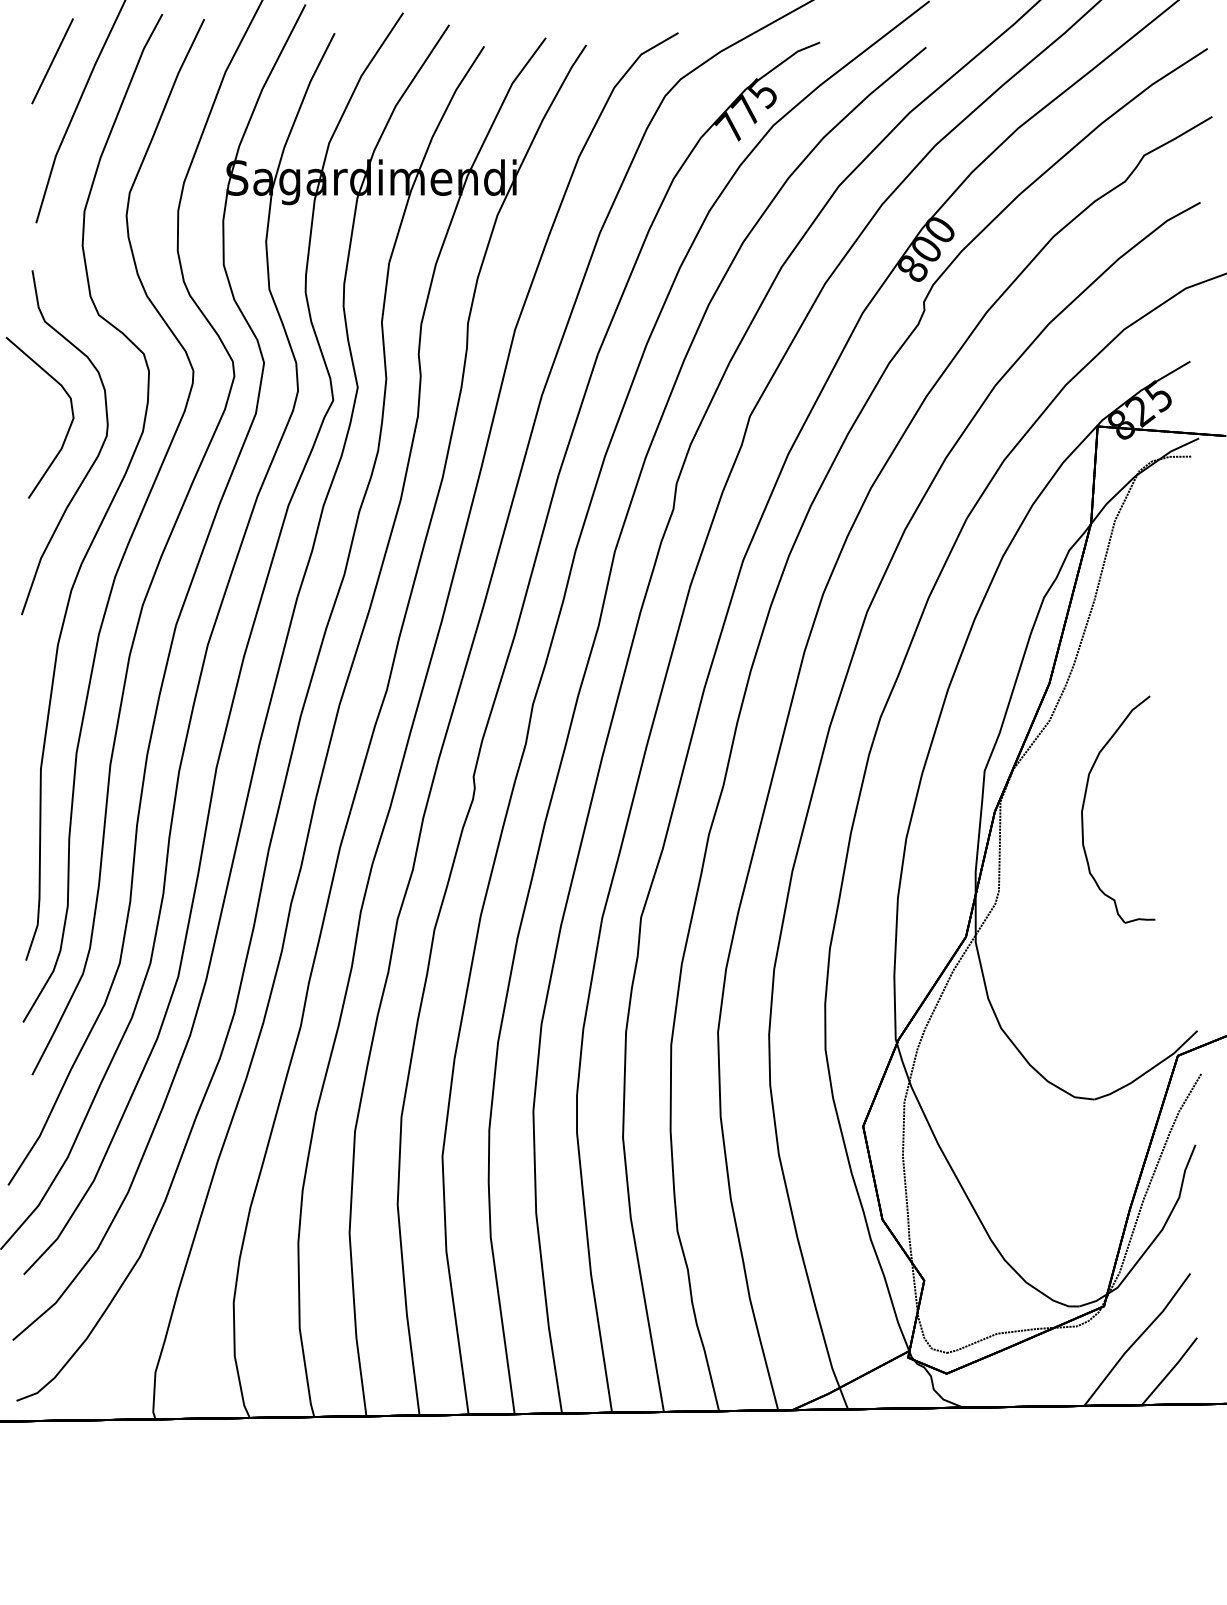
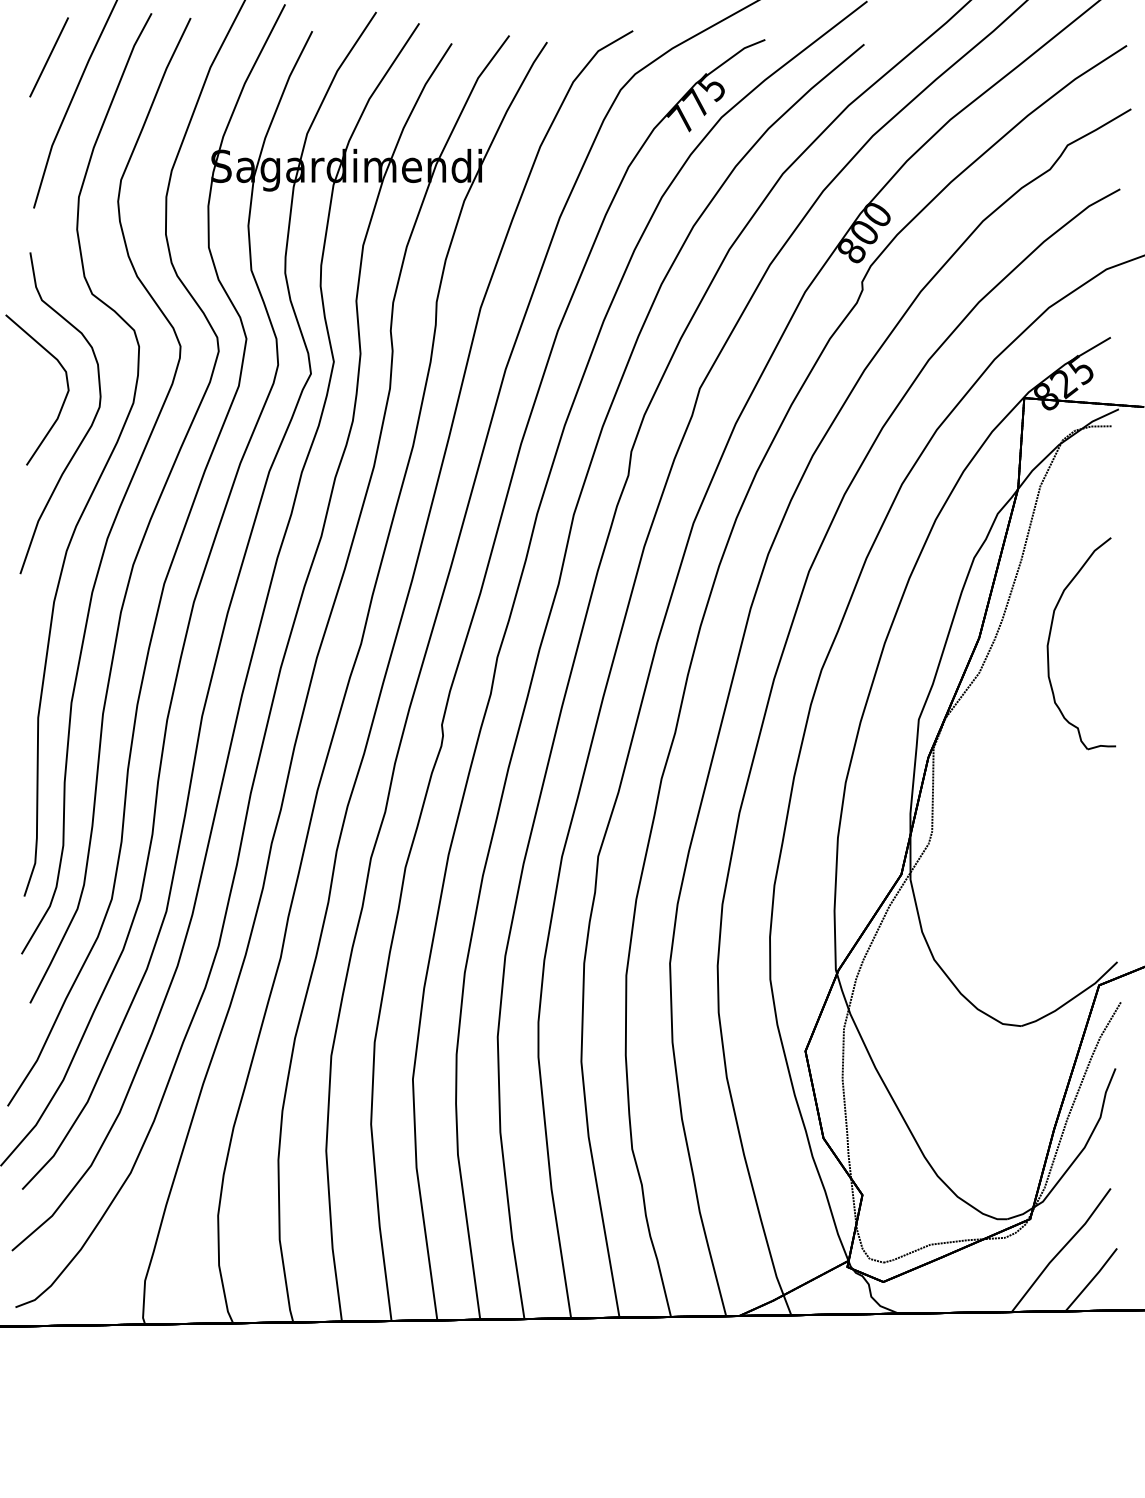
part: (1085, 803) -> (1050, 637), moved

